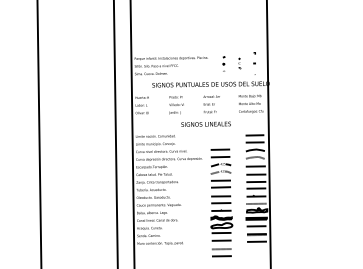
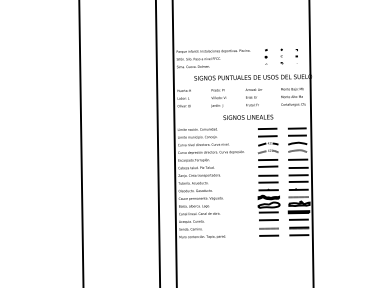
part: (239, 63) -> (281, 56), size x1.43
part: (254, 63) -> (296, 56), size x0.62
part: (221, 202) -> (268, 181), moved

